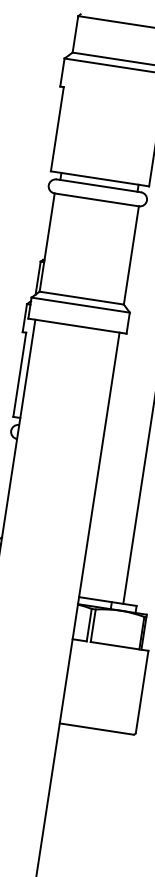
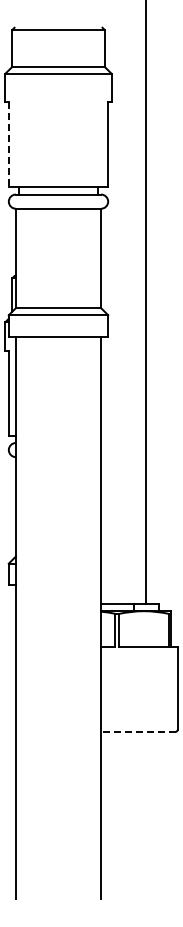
line: (57, 128) -> (8, 144), solid -> dashed
line: (95, 728) -> (137, 731), solid -> dashed

